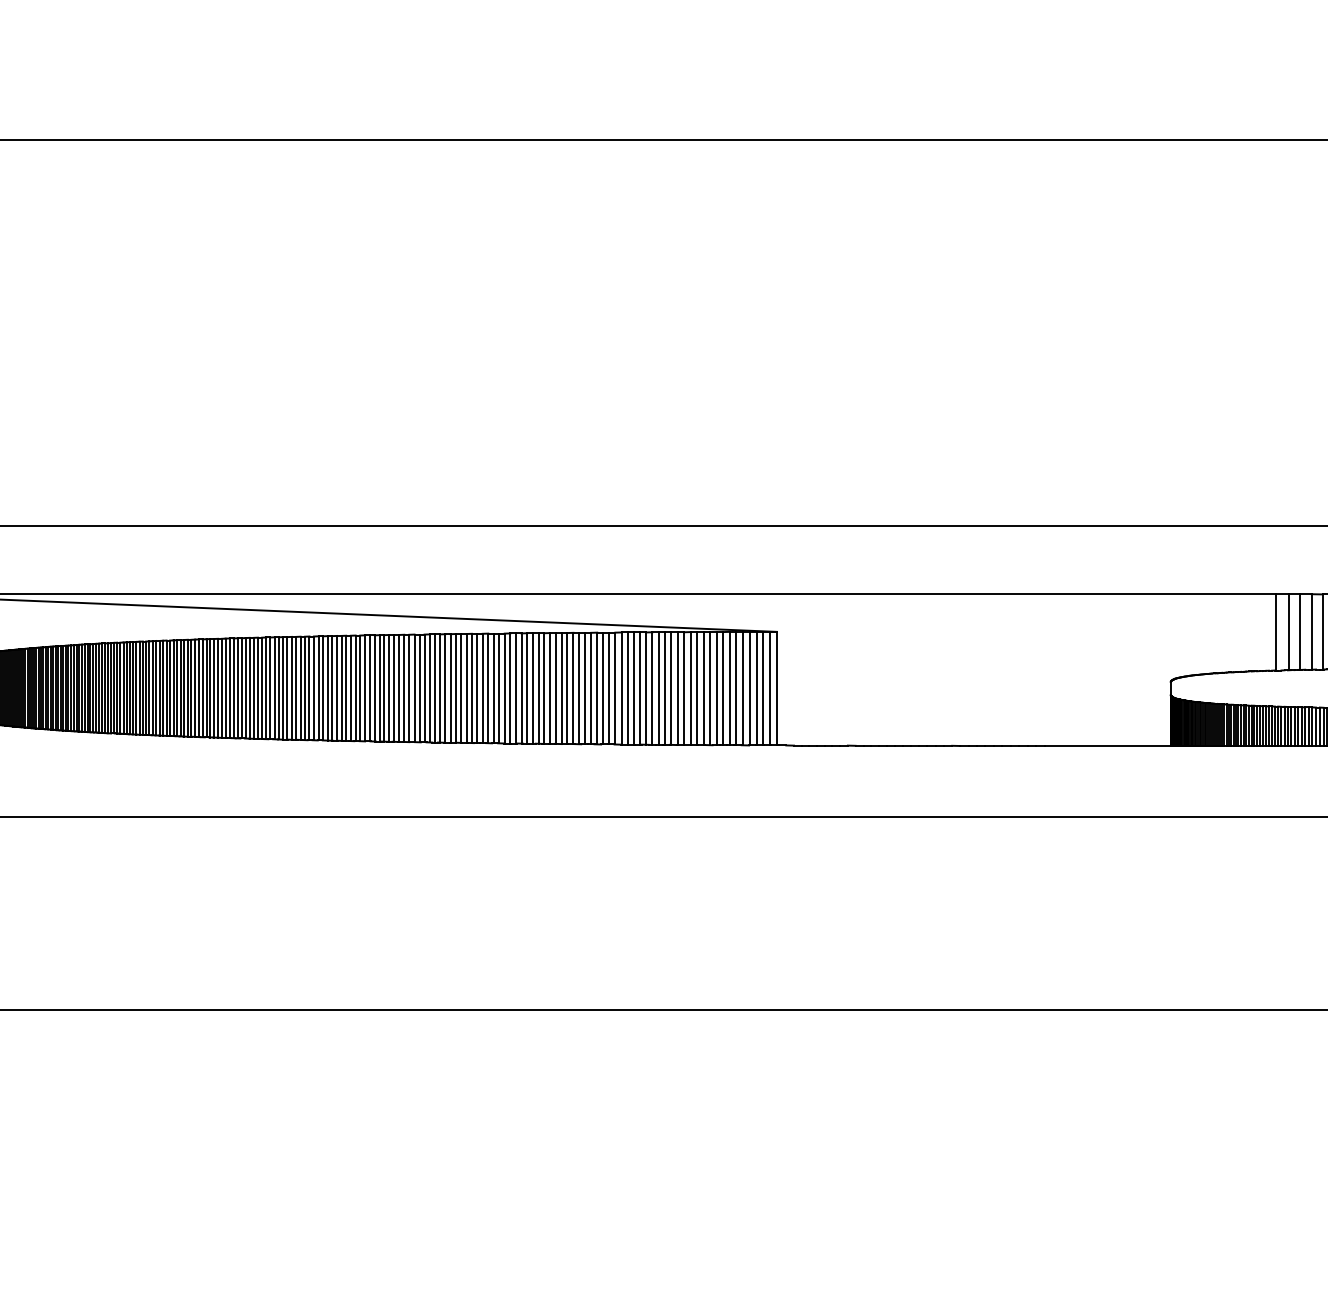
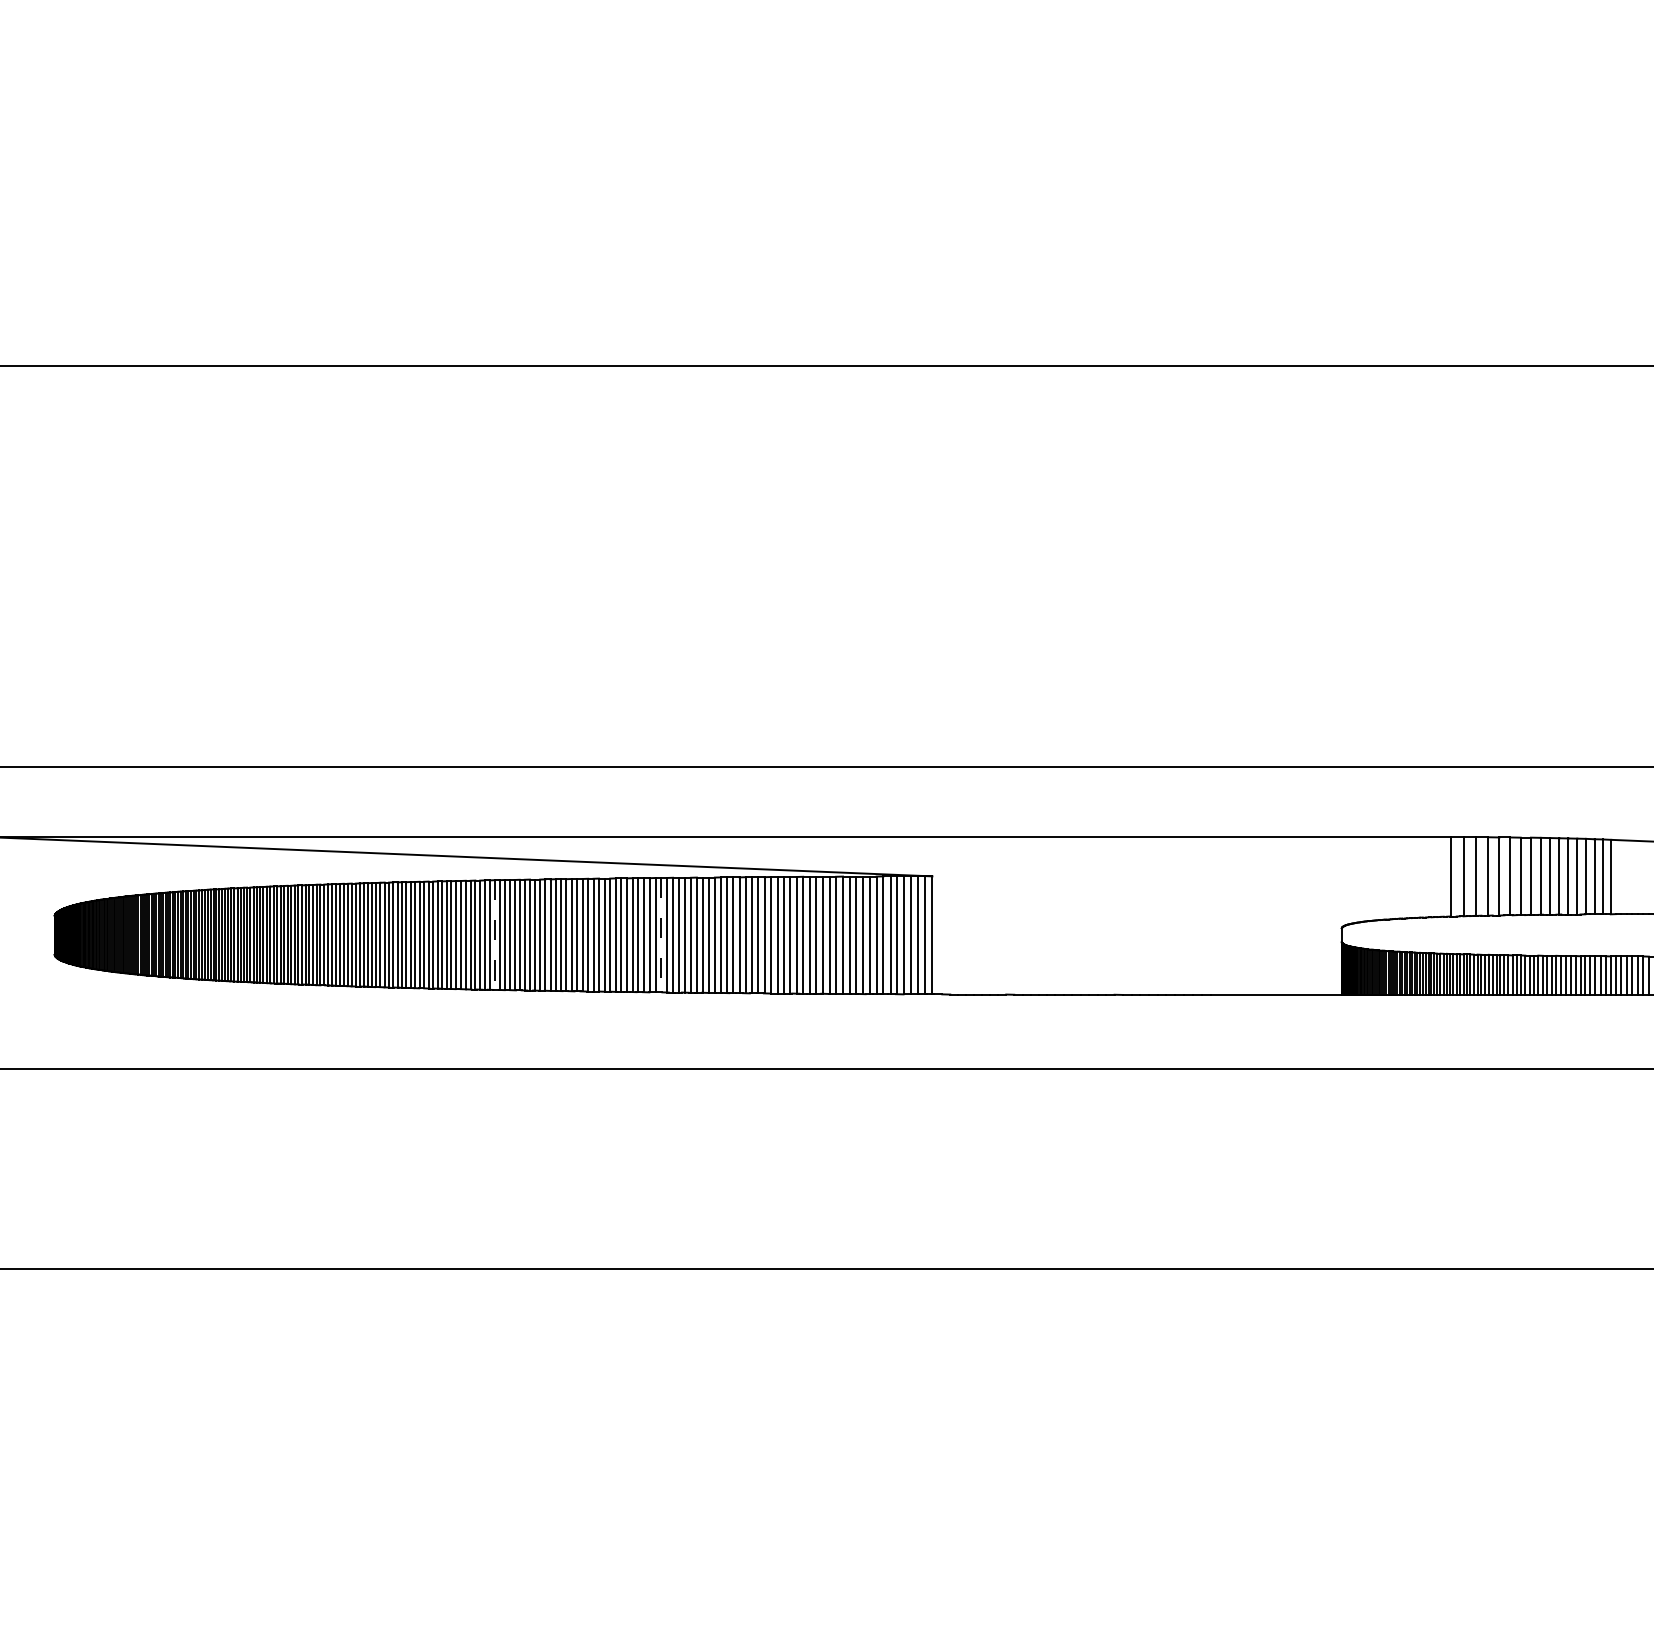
line: (355, 688) -> (494, 935), solid -> dashed
line: (516, 688) -> (661, 935), solid -> dashed

